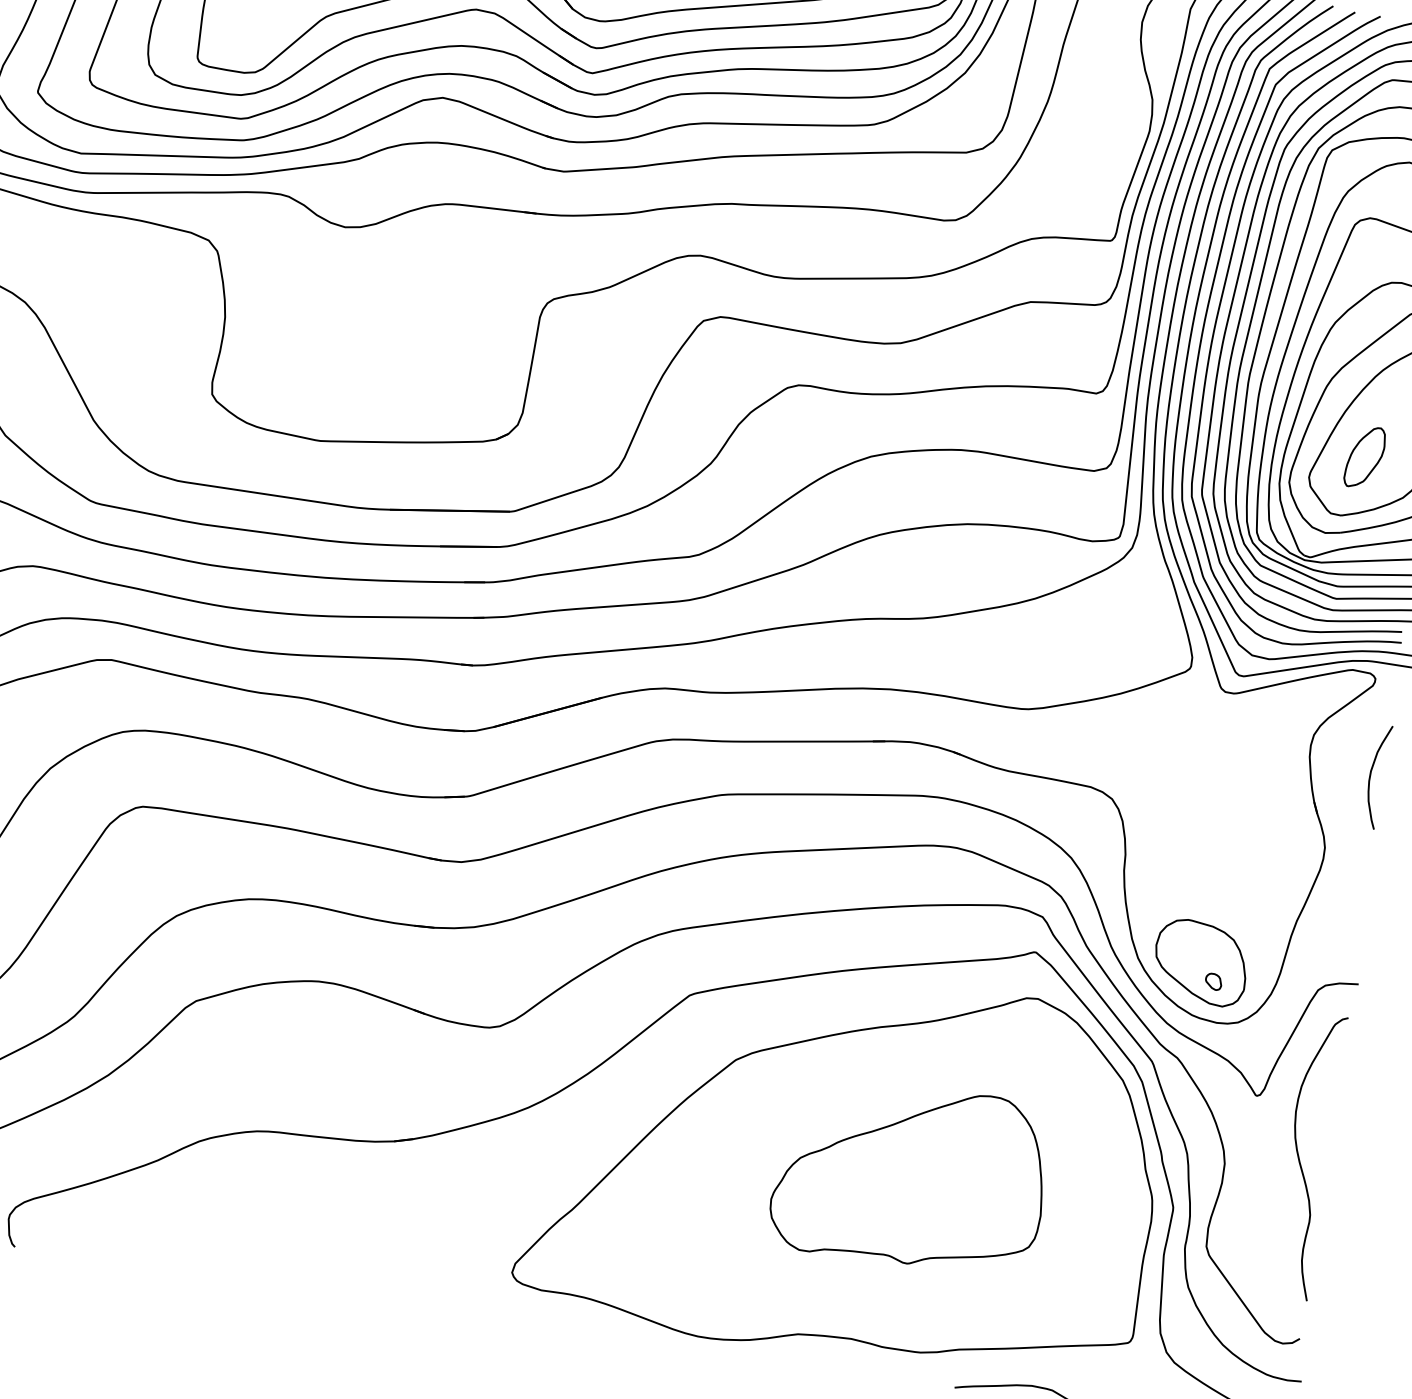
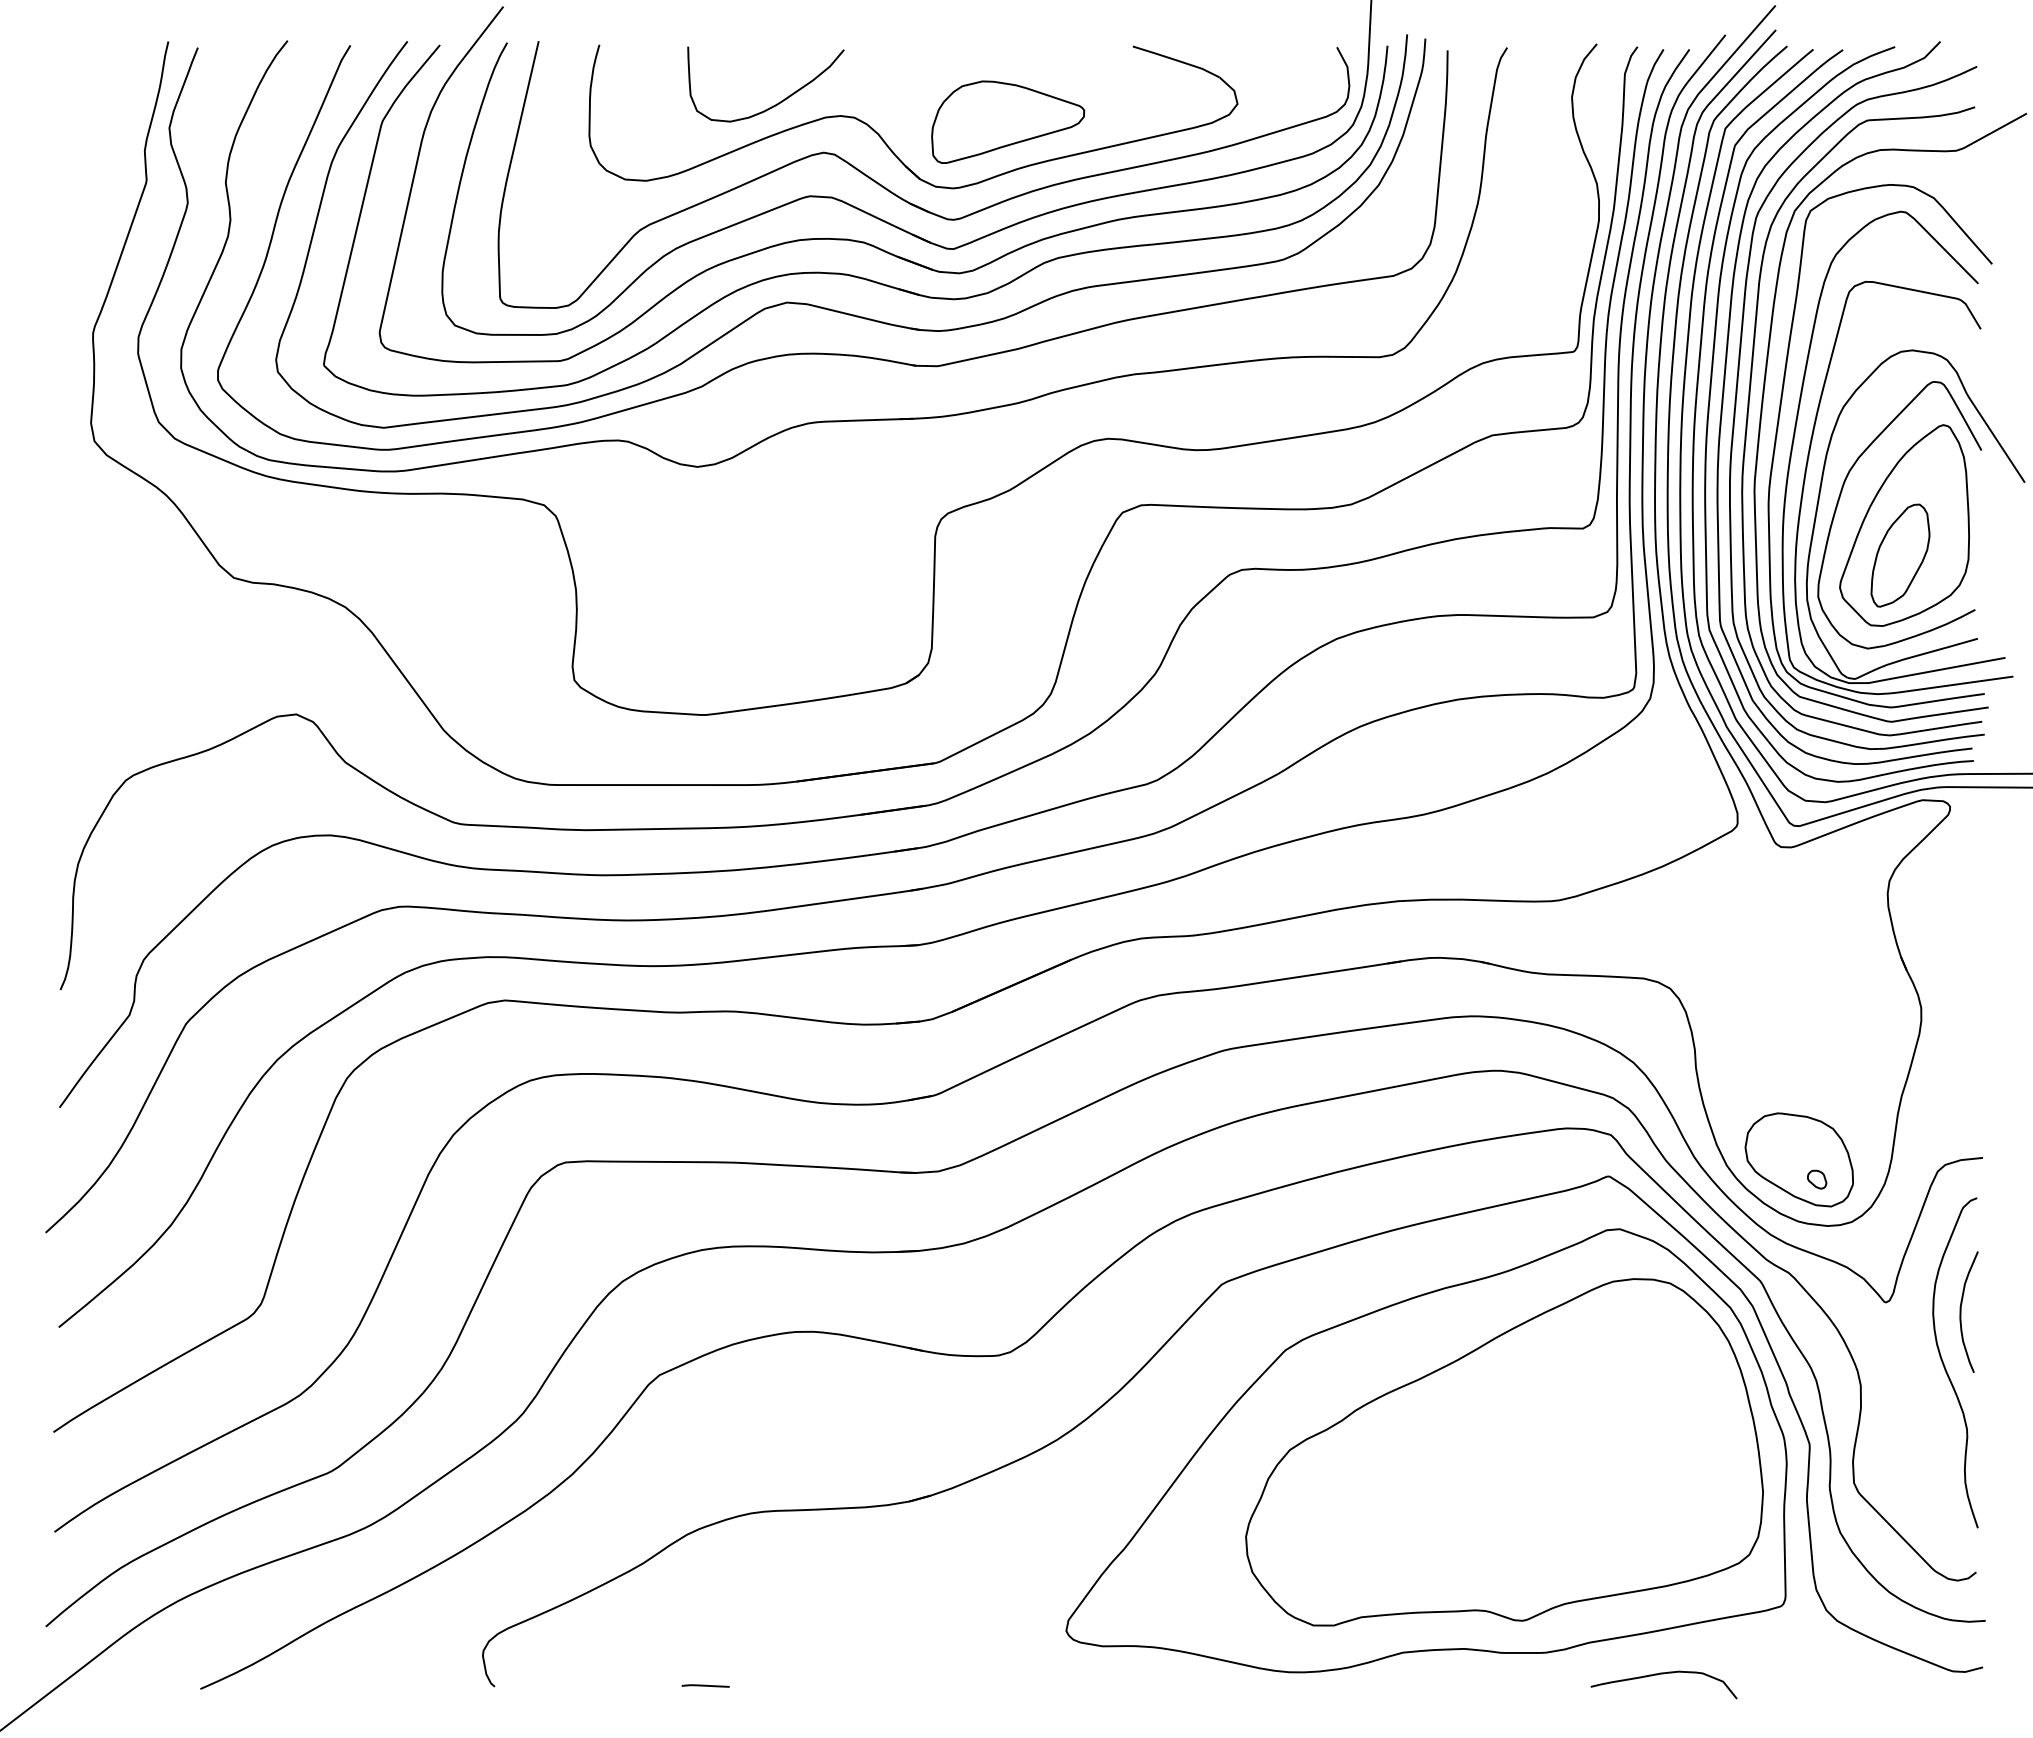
part: (1365, 457) -> (1900, 555), size x1.43
curve: (1371, 775) -> (1961, 1311), moved
part: (910, 1175) -> (1504, 1452), size x1.67
line: (195, 1273) -> (705, 1685), added

